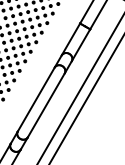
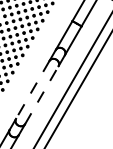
line: (35, 100) -> (32, 90), solid -> dashed
line: (47, 104) -> (42, 94), solid -> dashed

